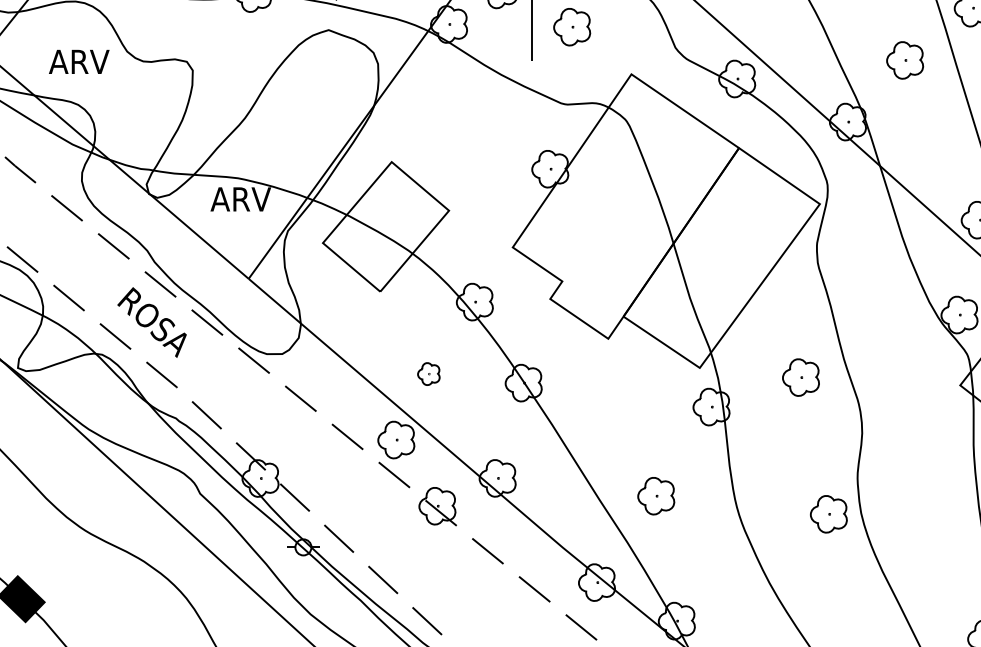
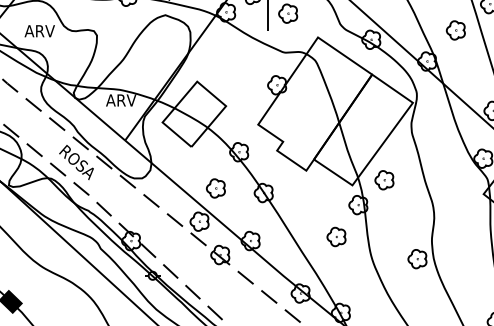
part: (427, 374) -> (215, 188), size x1.67
part: (801, 378) -> (384, 180), moved
part: (656, 495) -> (336, 236), moved

